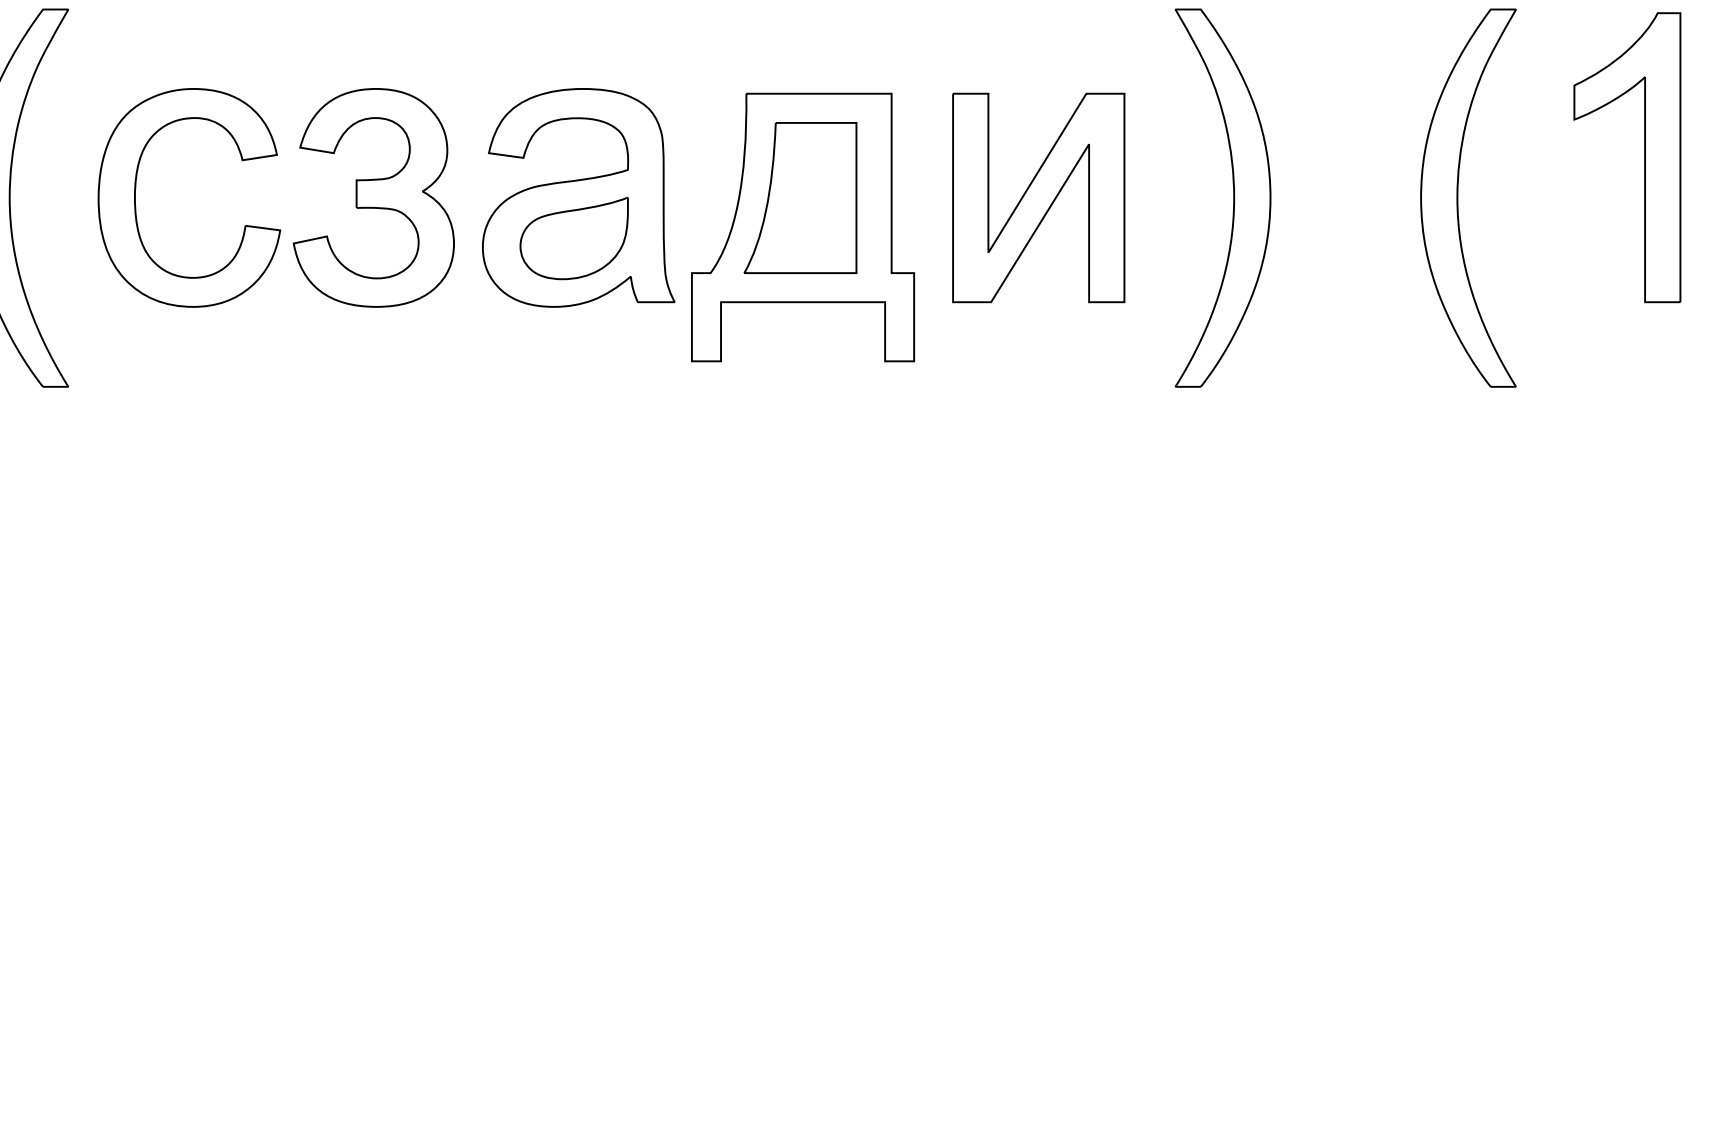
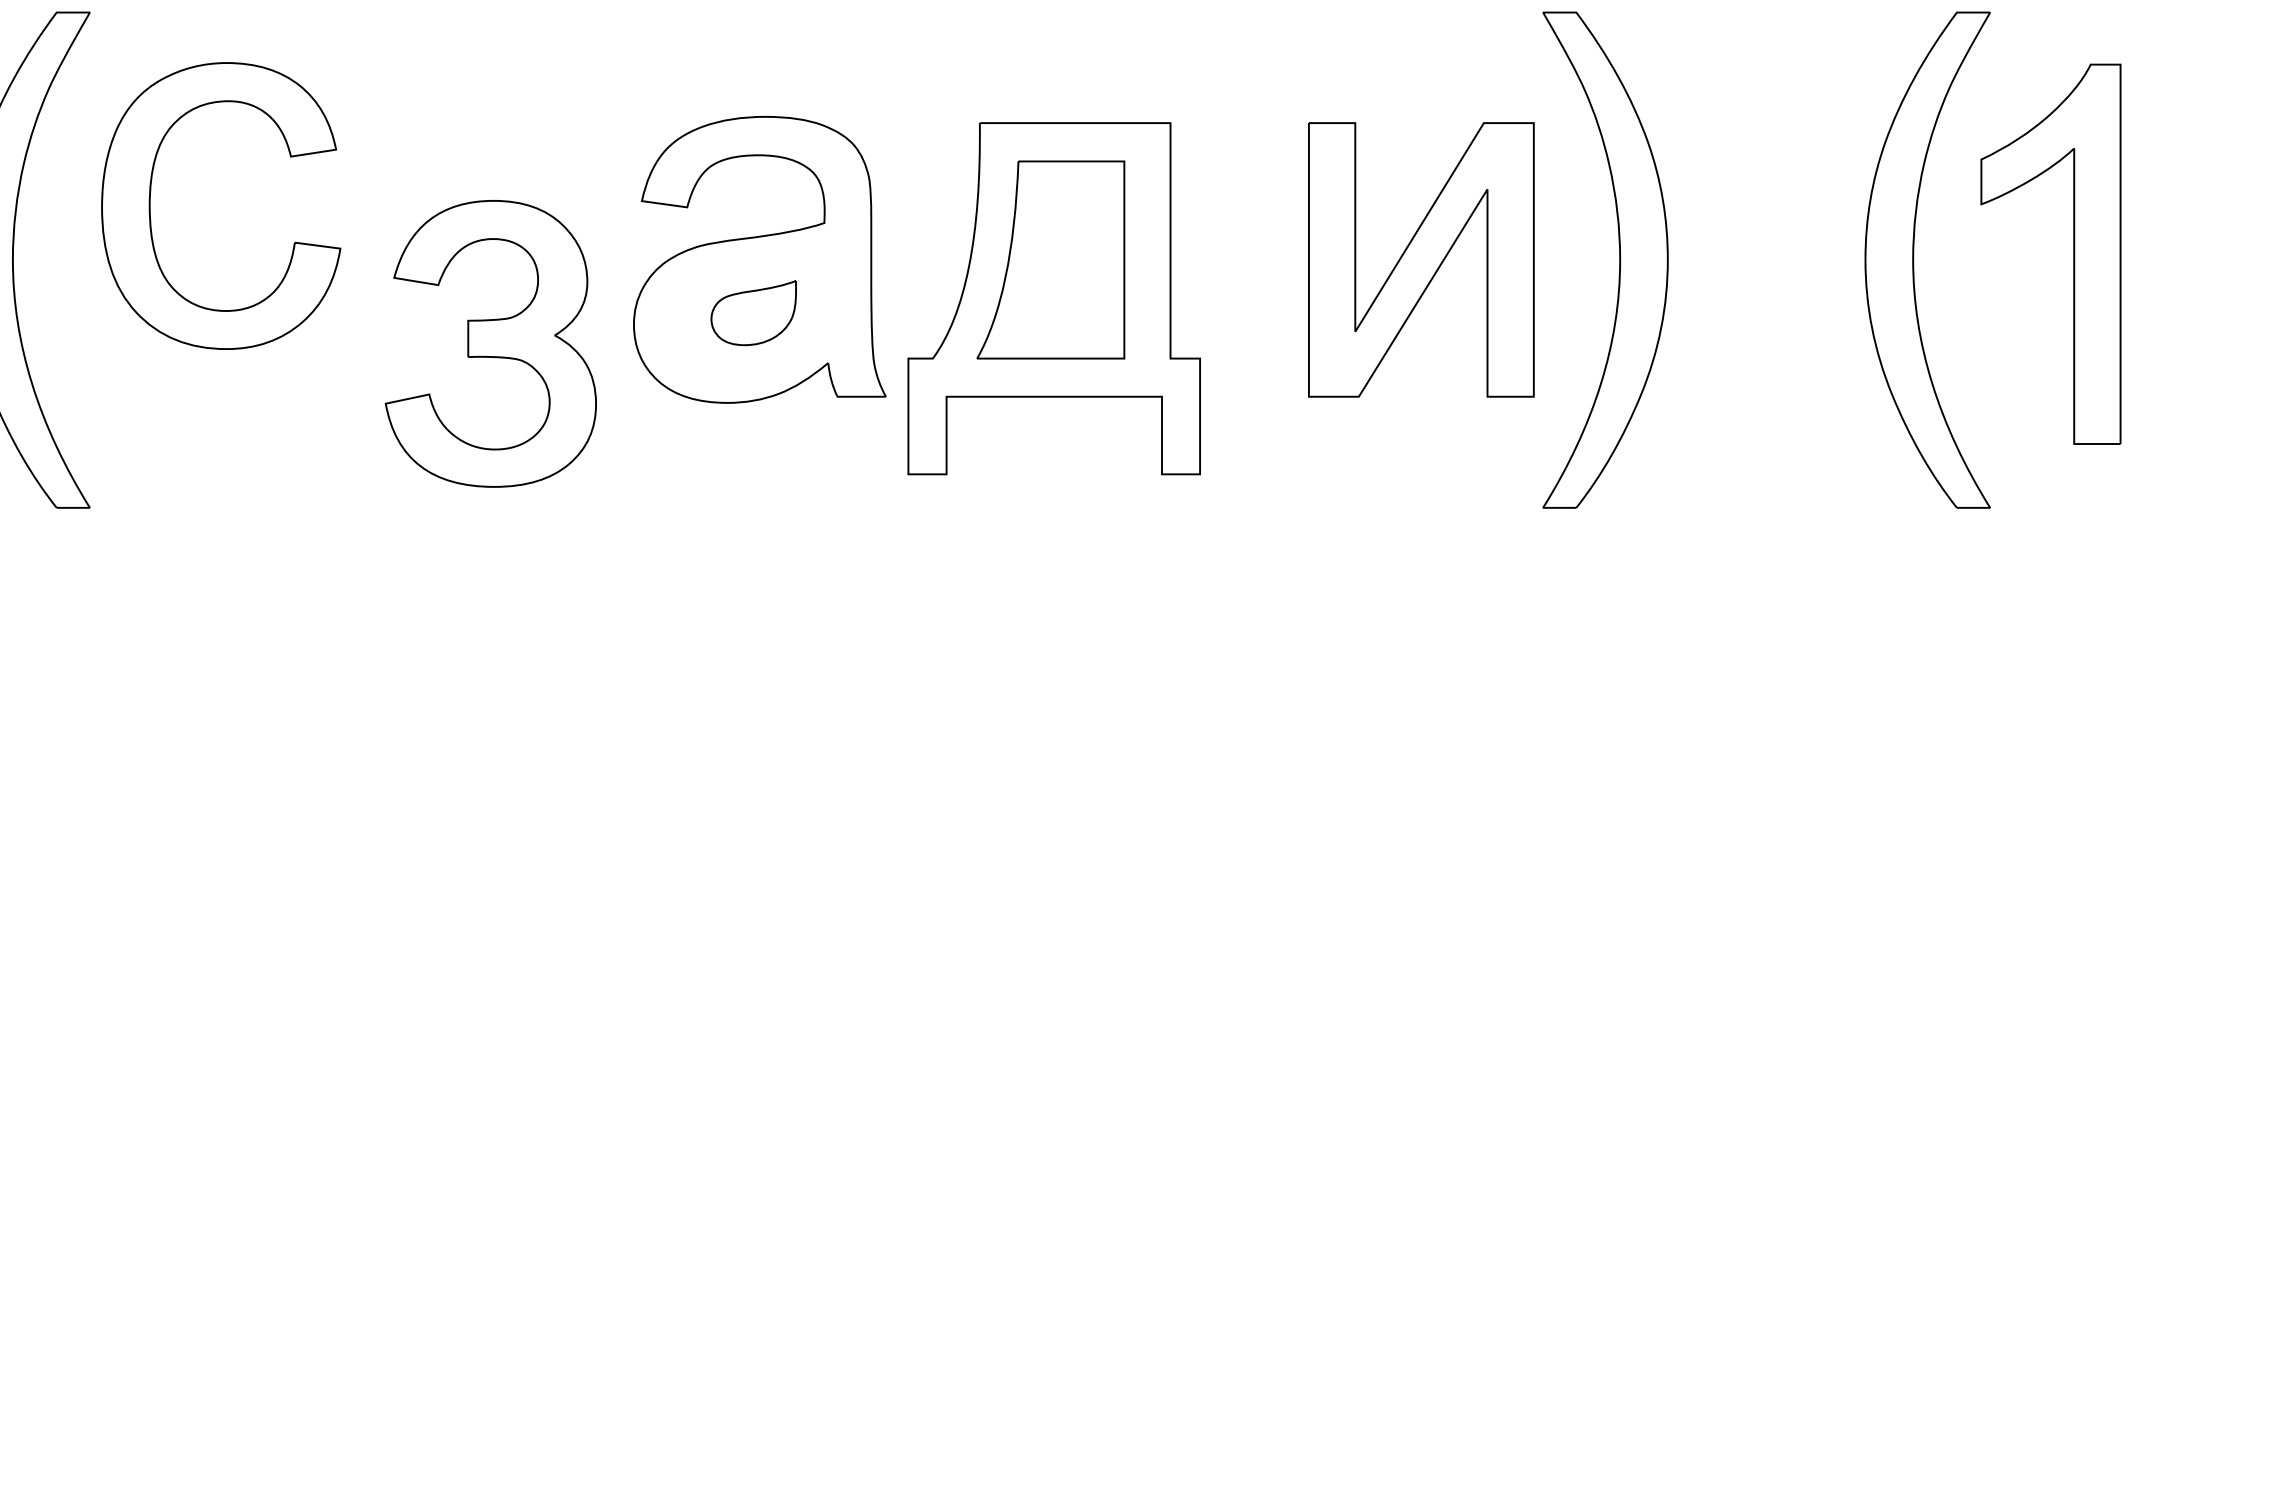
part: (1644, 157) -> (2073, 254), moved
part: (136, 188) -> (151, 193), moved
part: (373, 197) -> (490, 343), moved
part: (1038, 197) -> (1421, 259), moved
part: (573, 238) -> (752, 313), size x0.6

